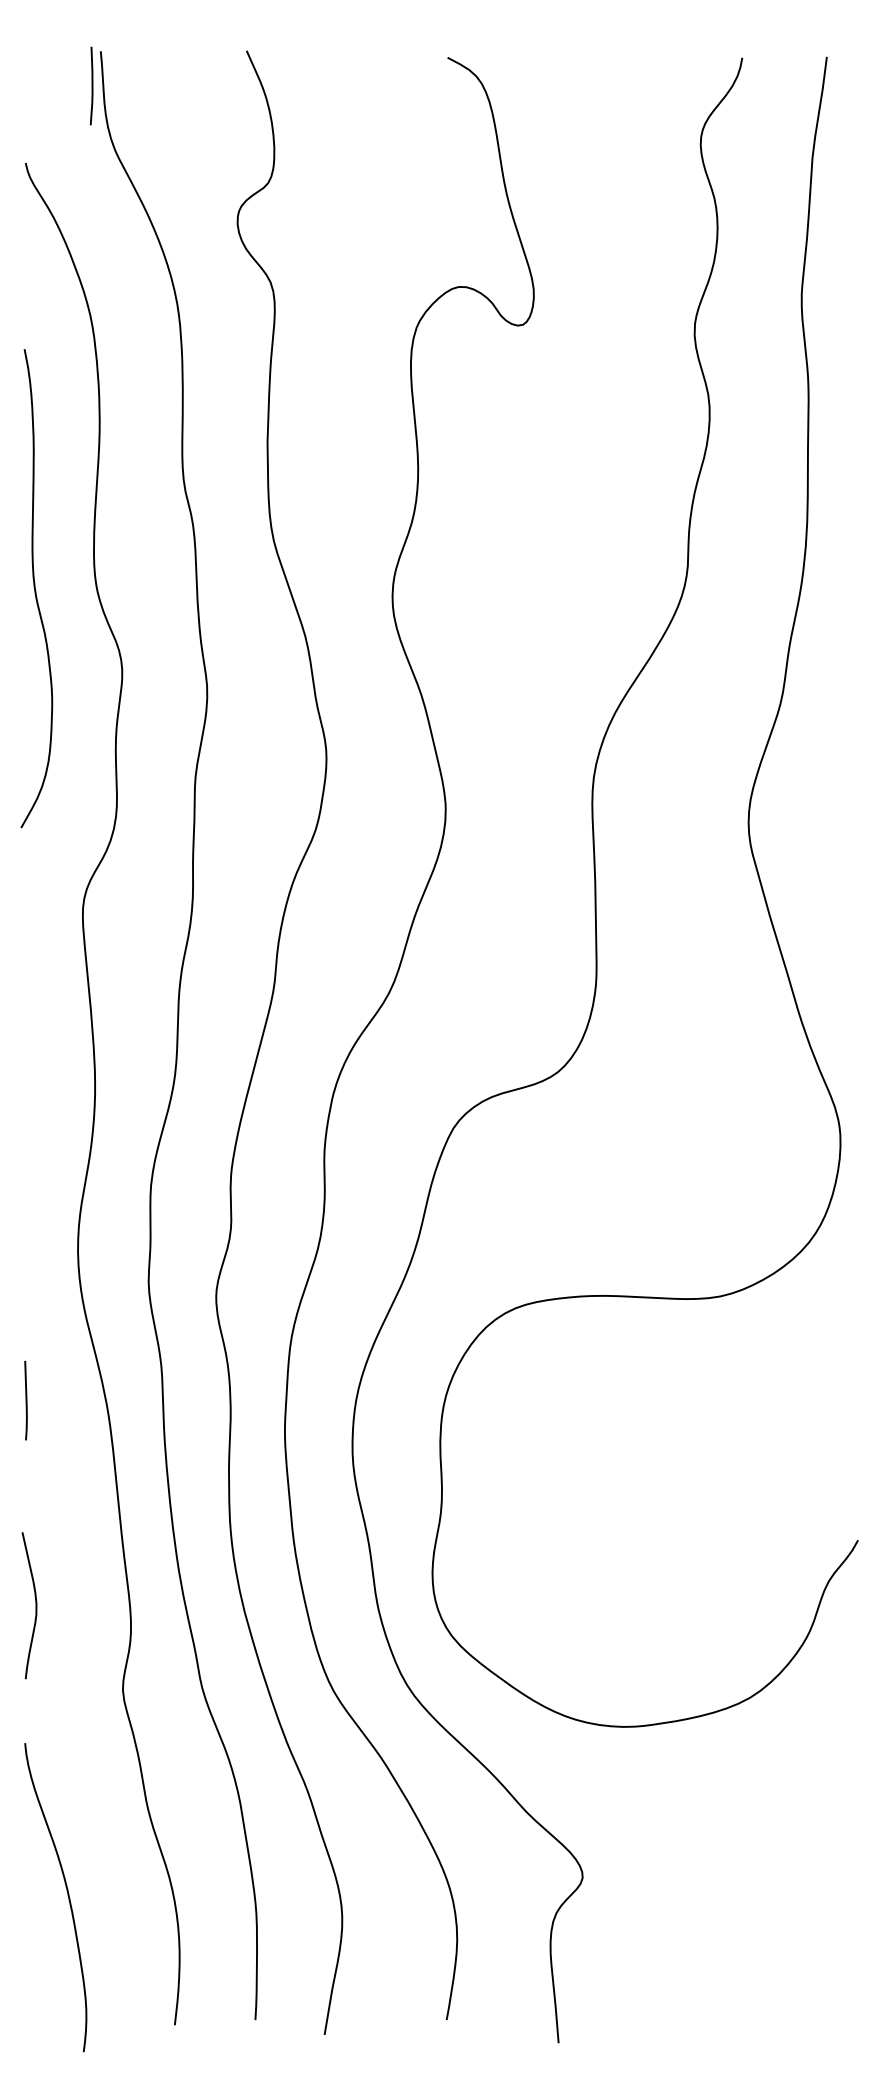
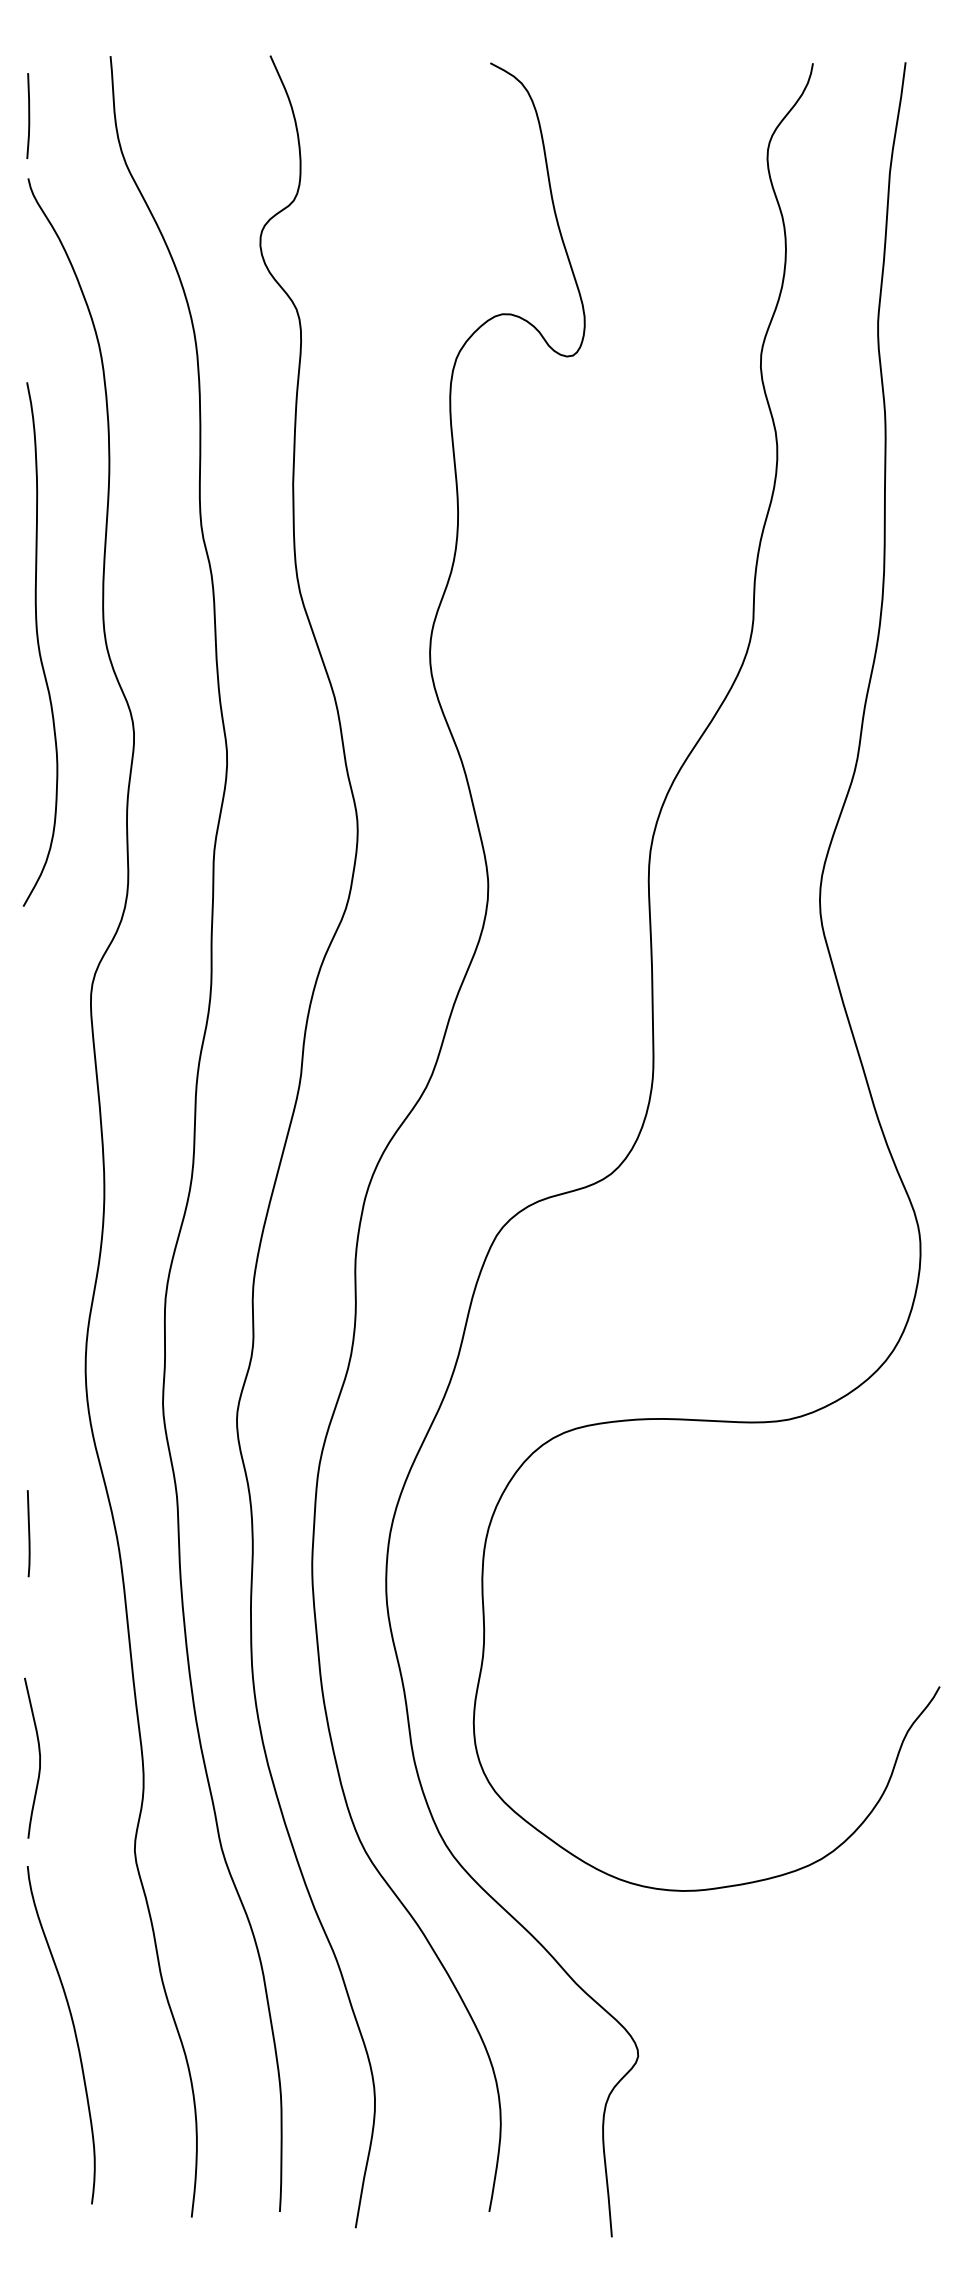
line: (91, 85) -> (28, 115), moved
curve: (67, 1895) -> (74, 2032), moved

